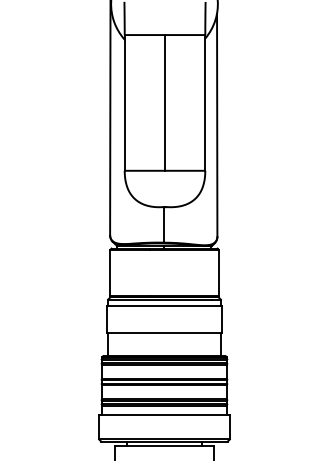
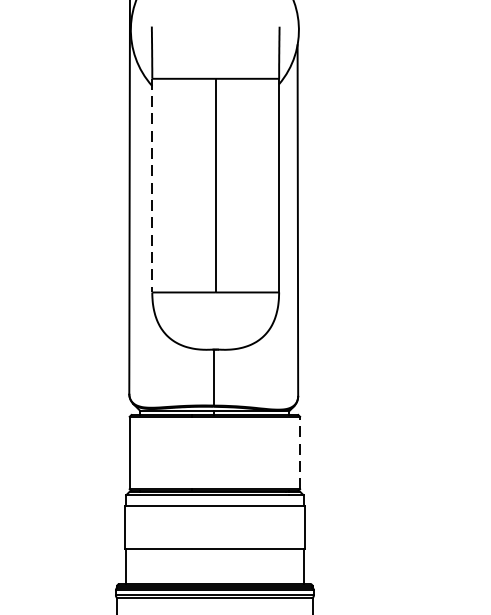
line: (124, 102) -> (151, 184), solid -> dashed
line: (218, 272) -> (299, 452), solid -> dashed

